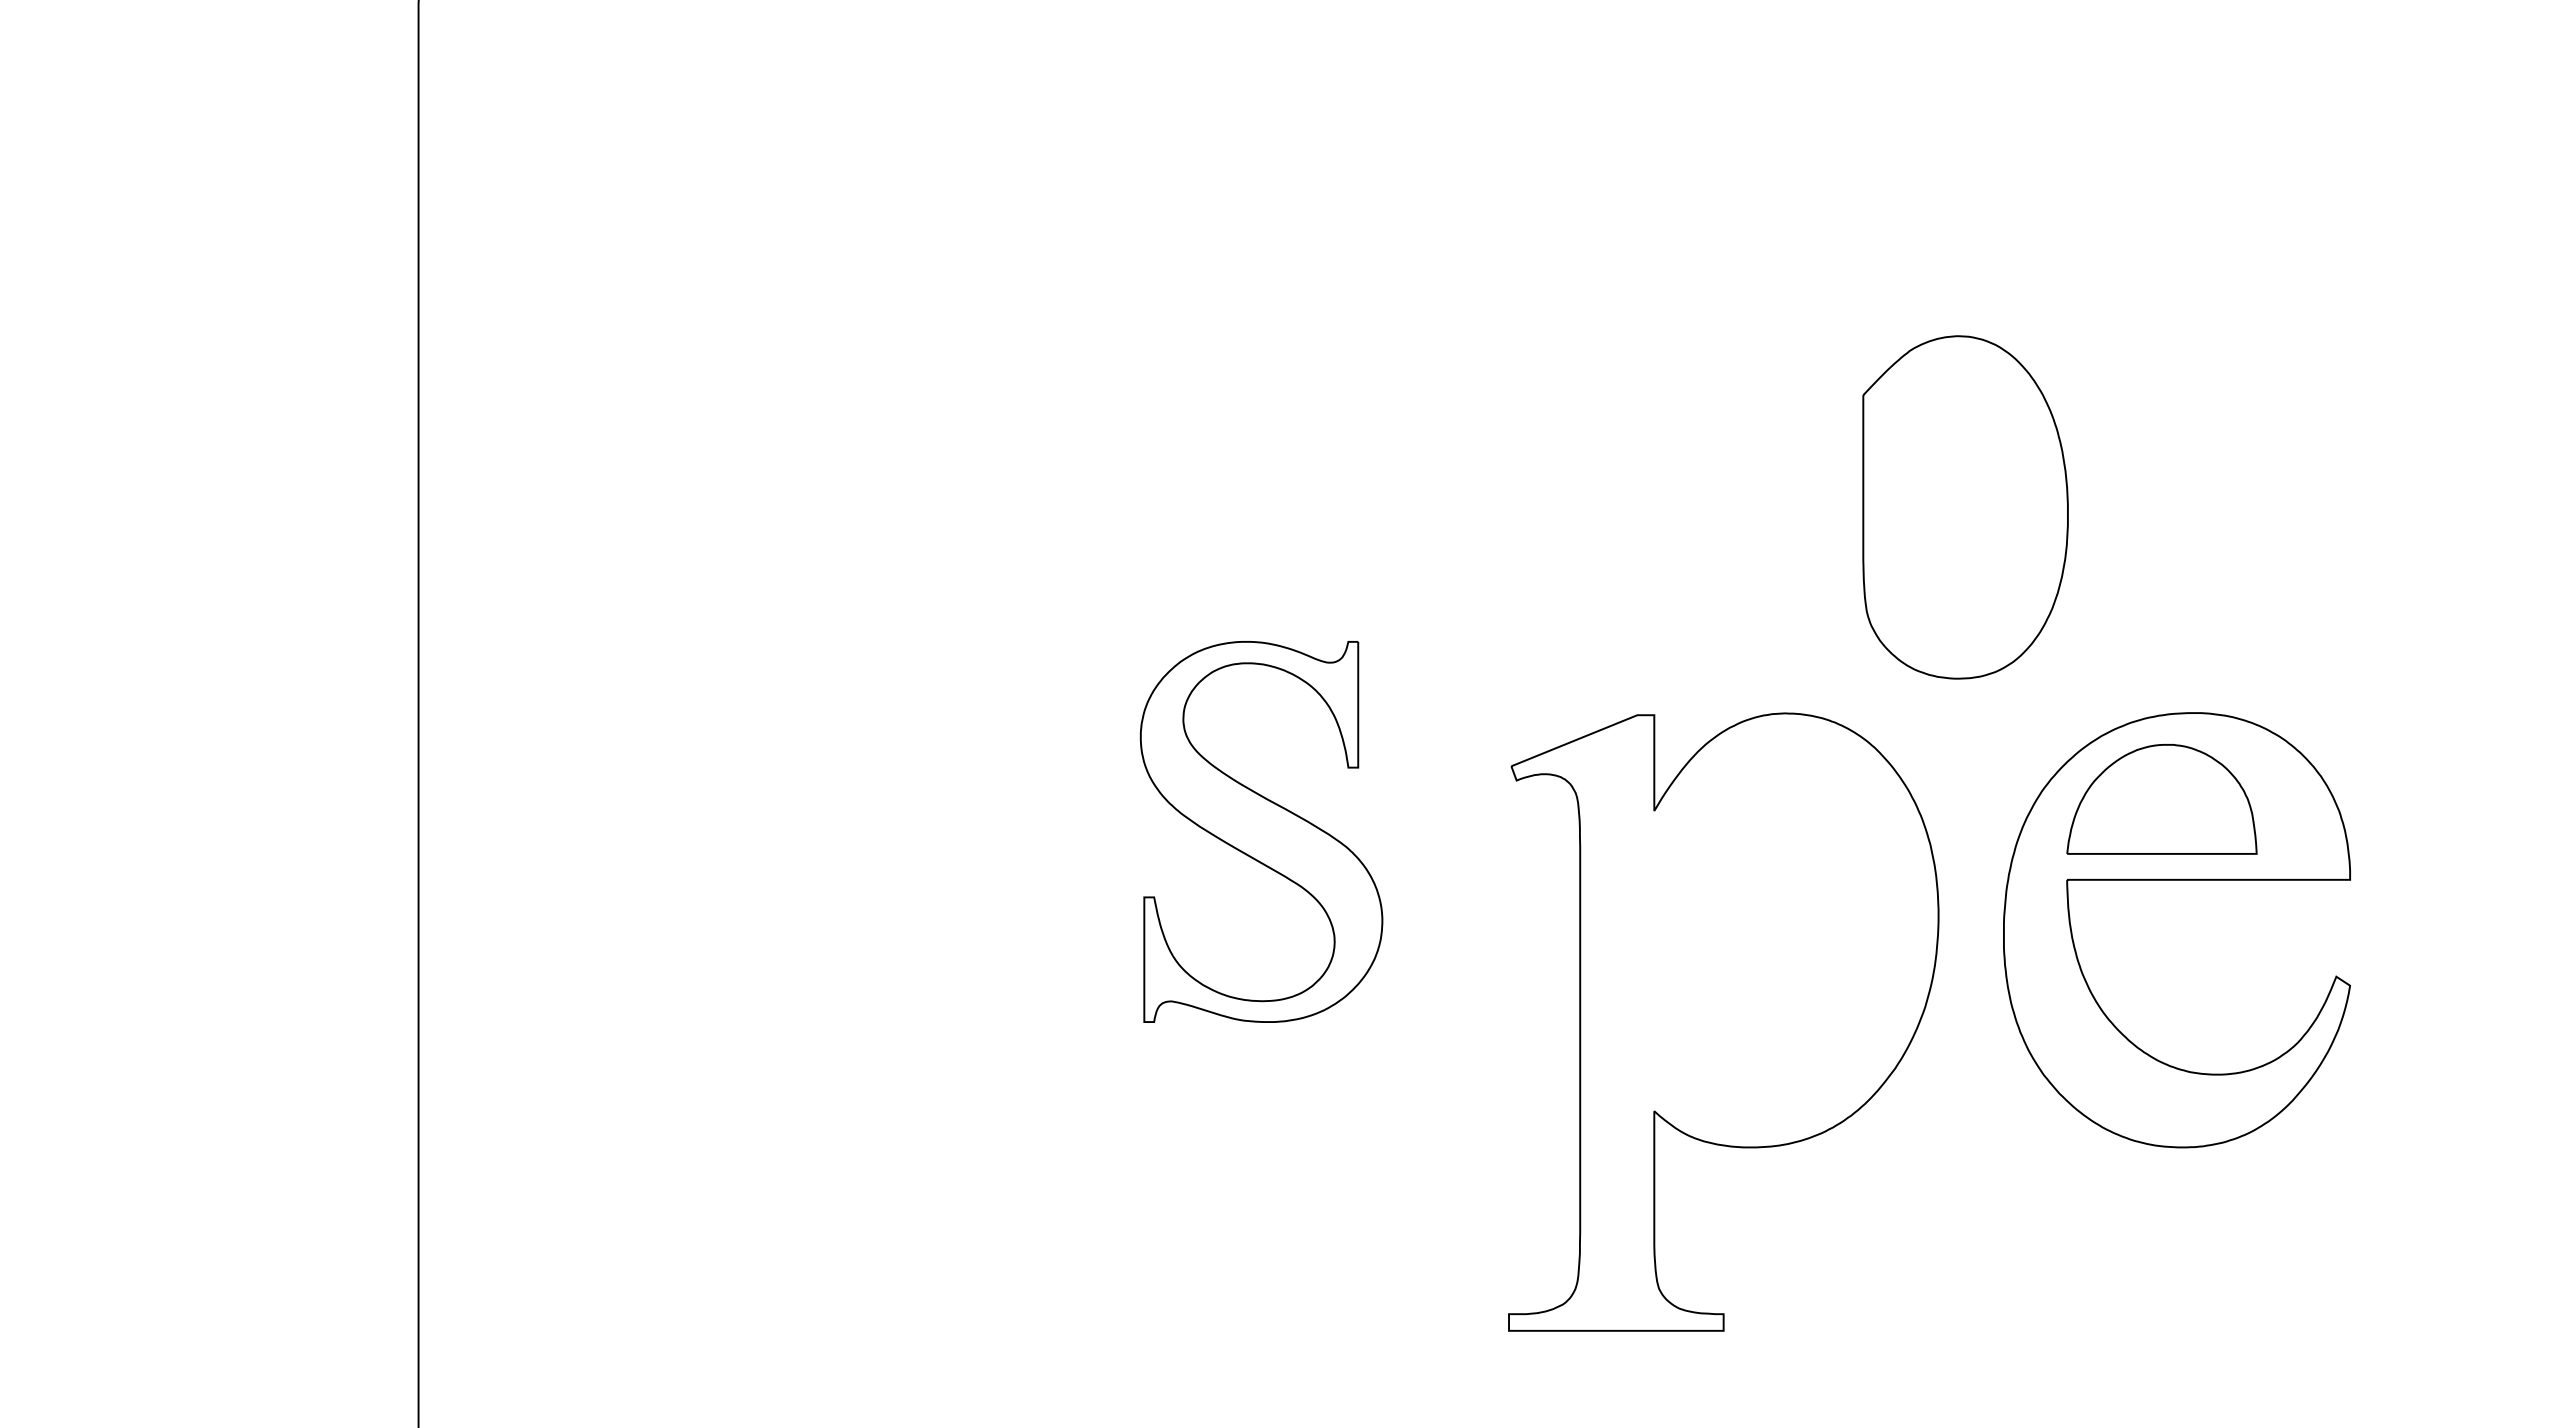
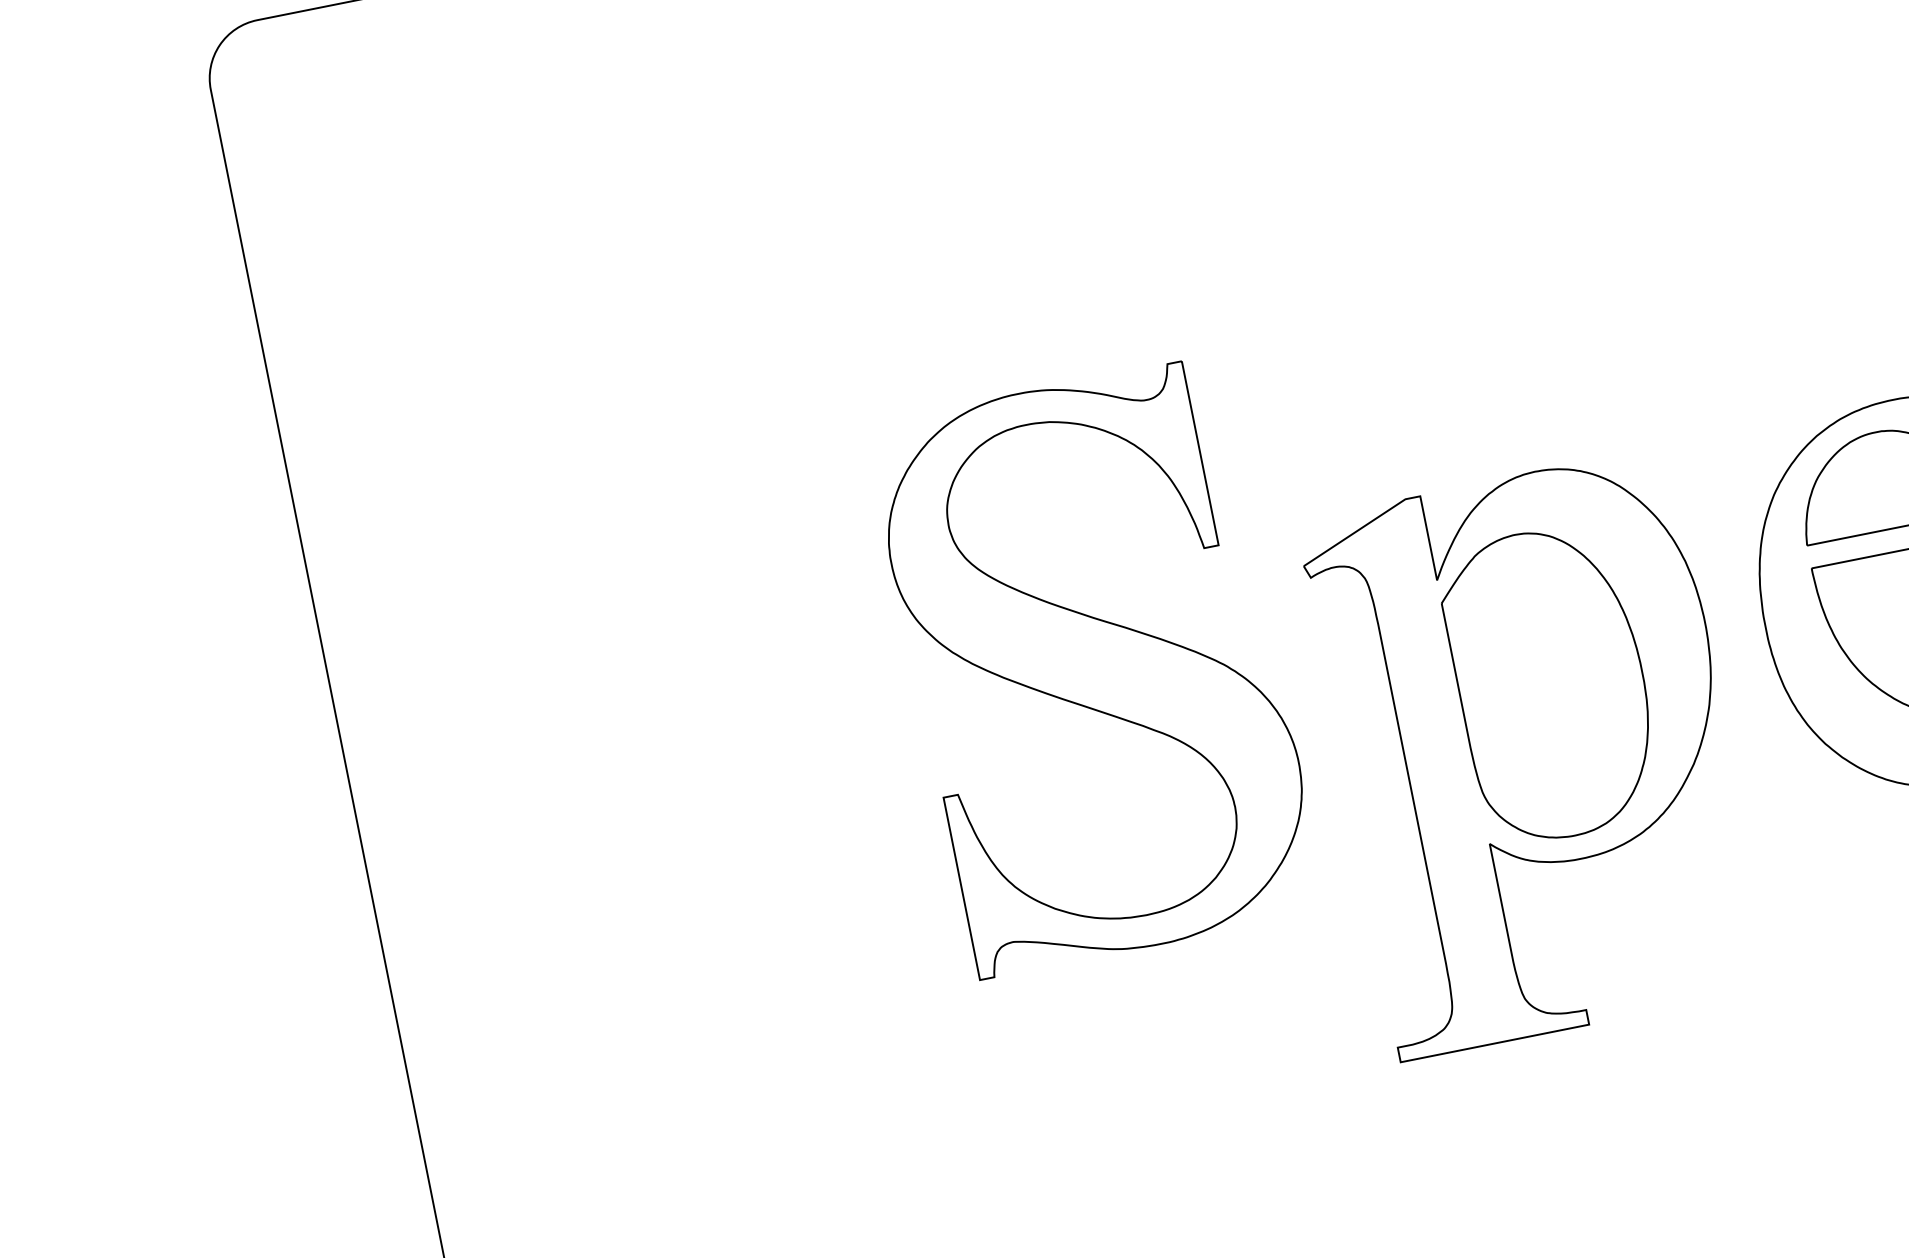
part: (1965, 507) -> (1551, 684), moved
part: (1261, 831) -> (1095, 667), size x1.67

